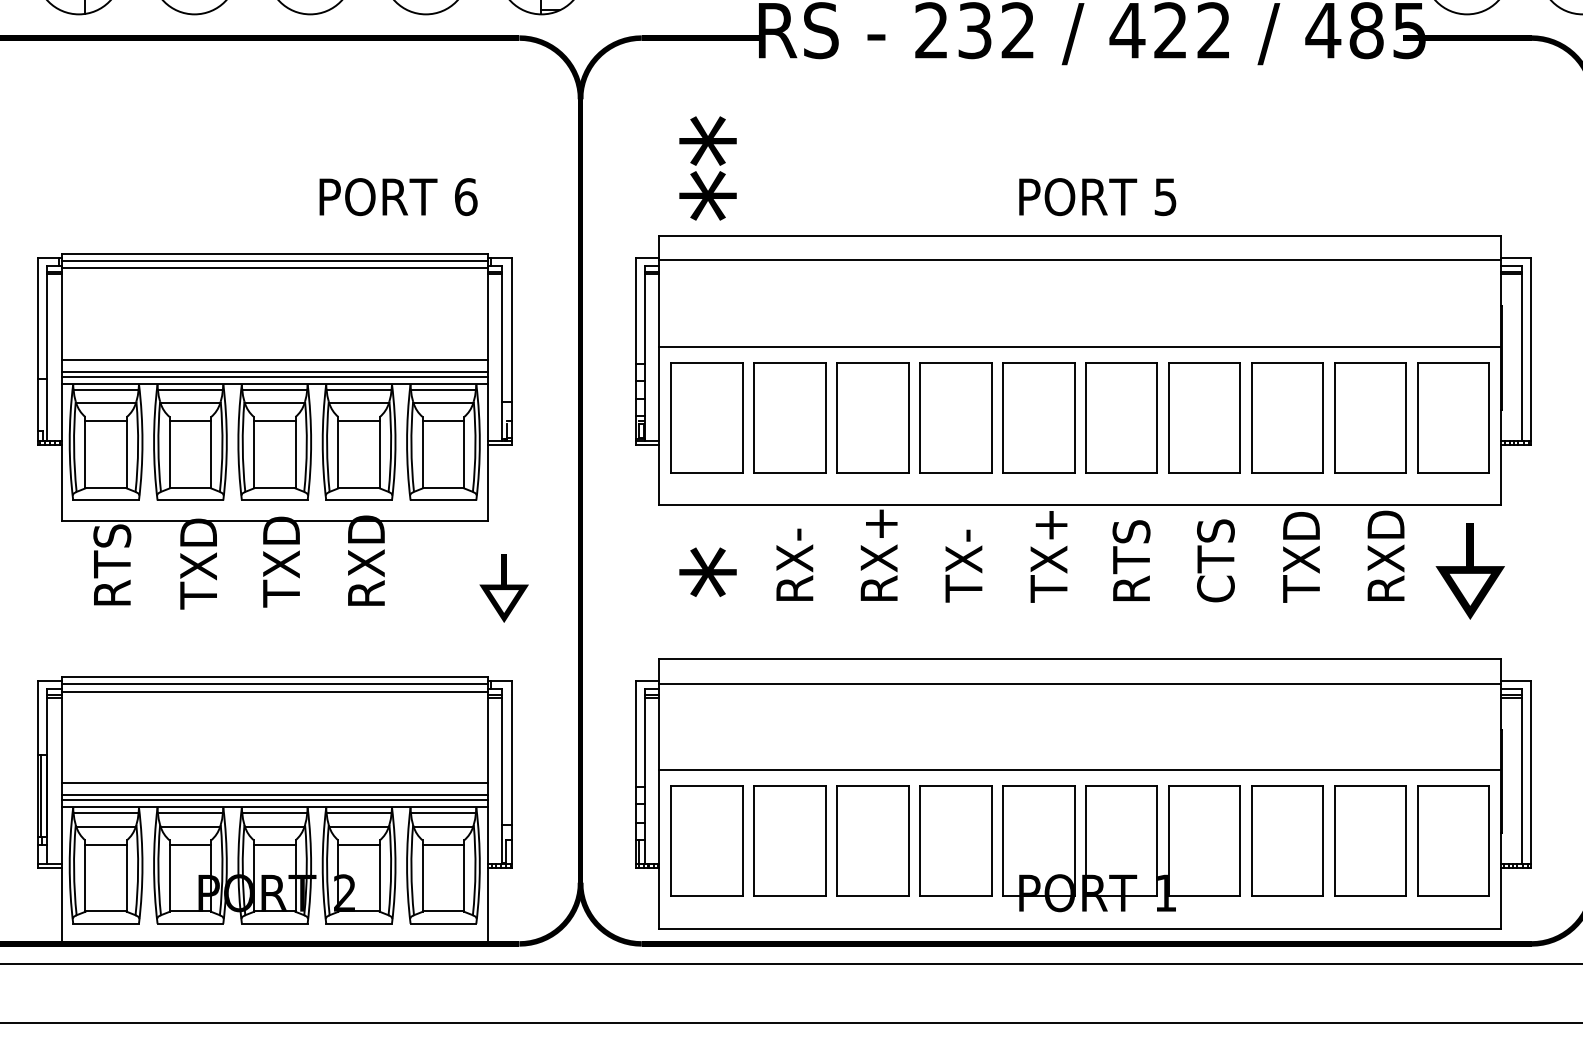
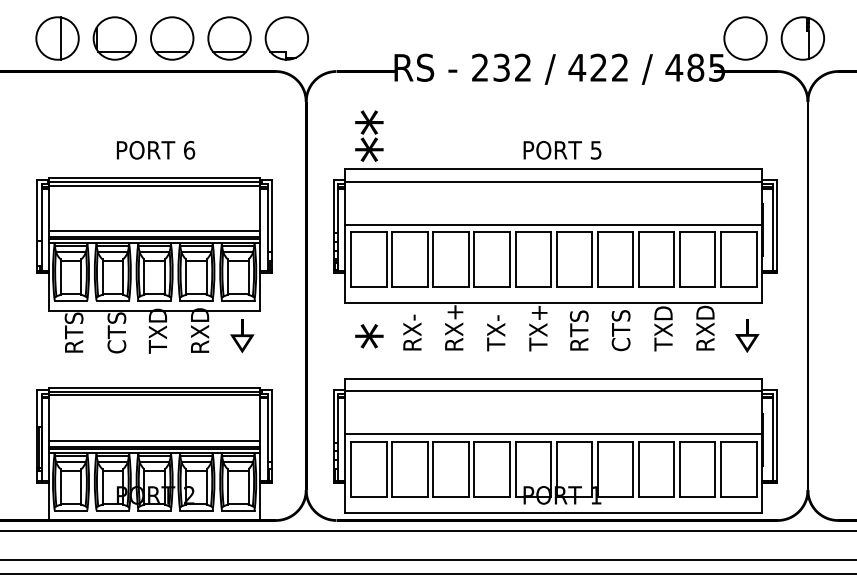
text: (397, 197) -> (155, 150), moved
text: (197, 562) -> (116, 331), TXD -> CTS
part: (1470, 570) -> (747, 335), size x0.71
part: (504, 588) -> (242, 336), moved

